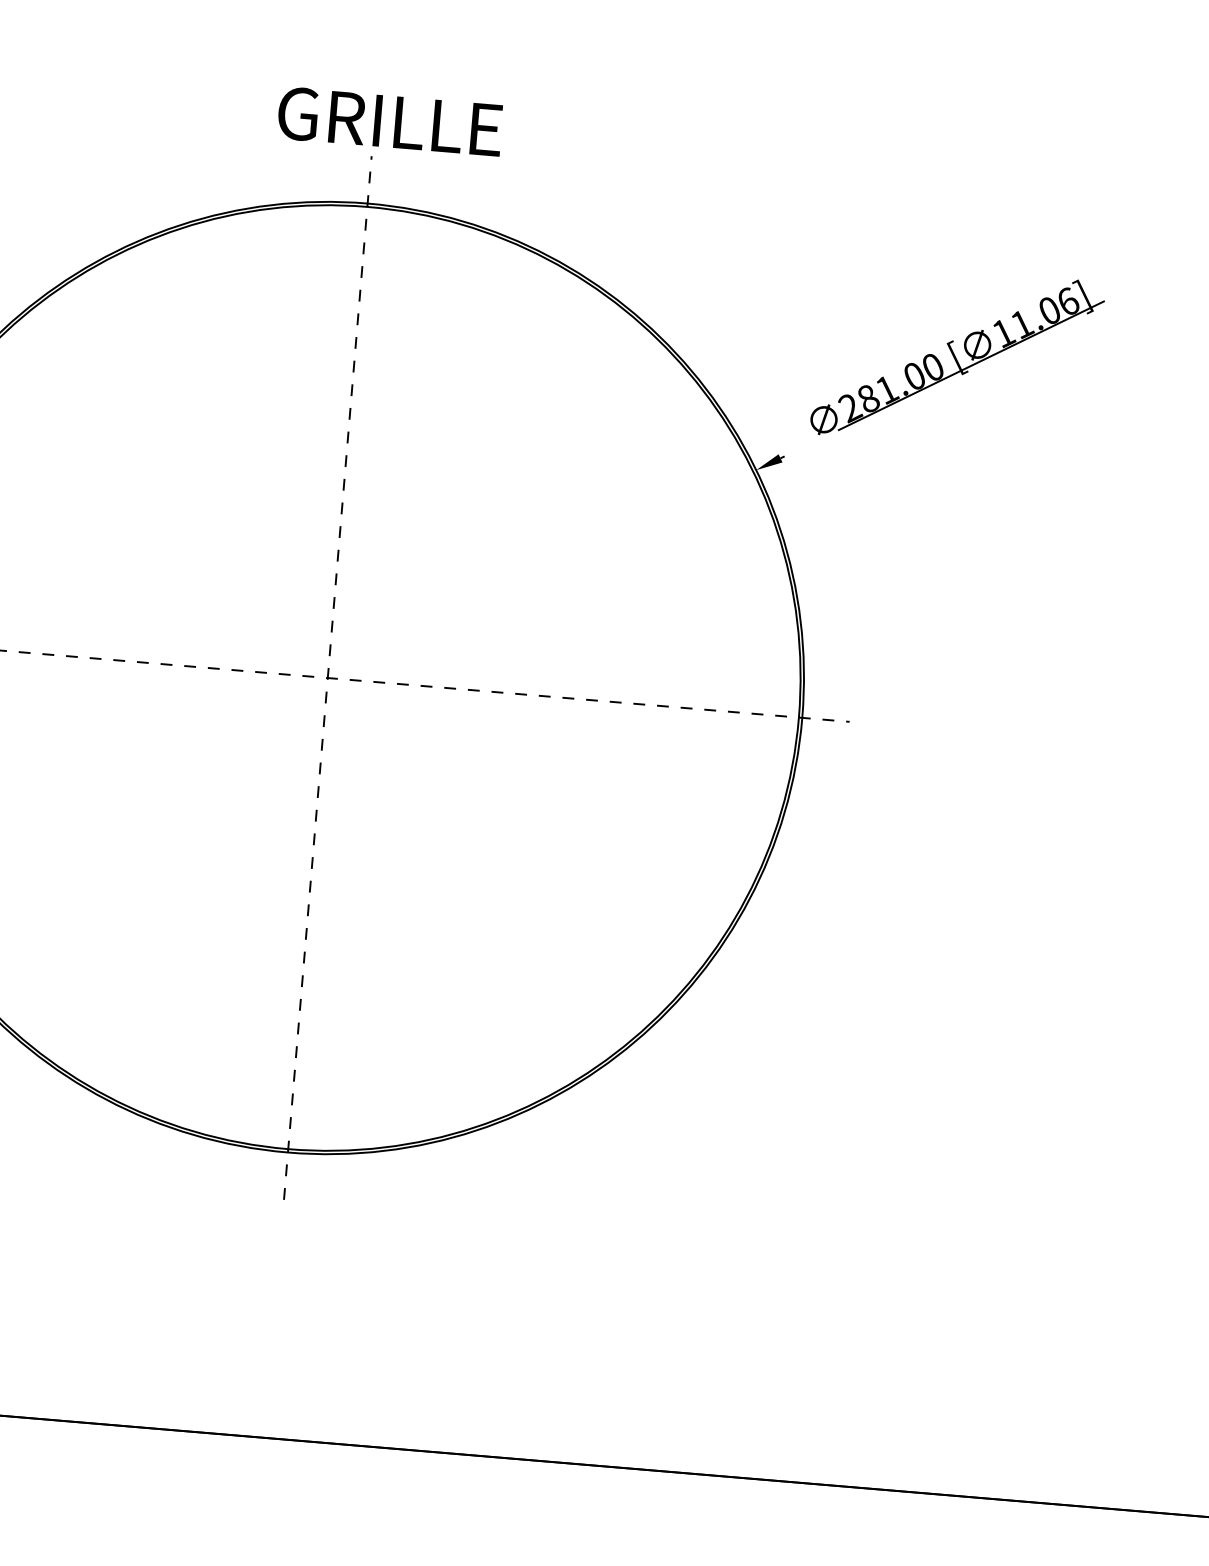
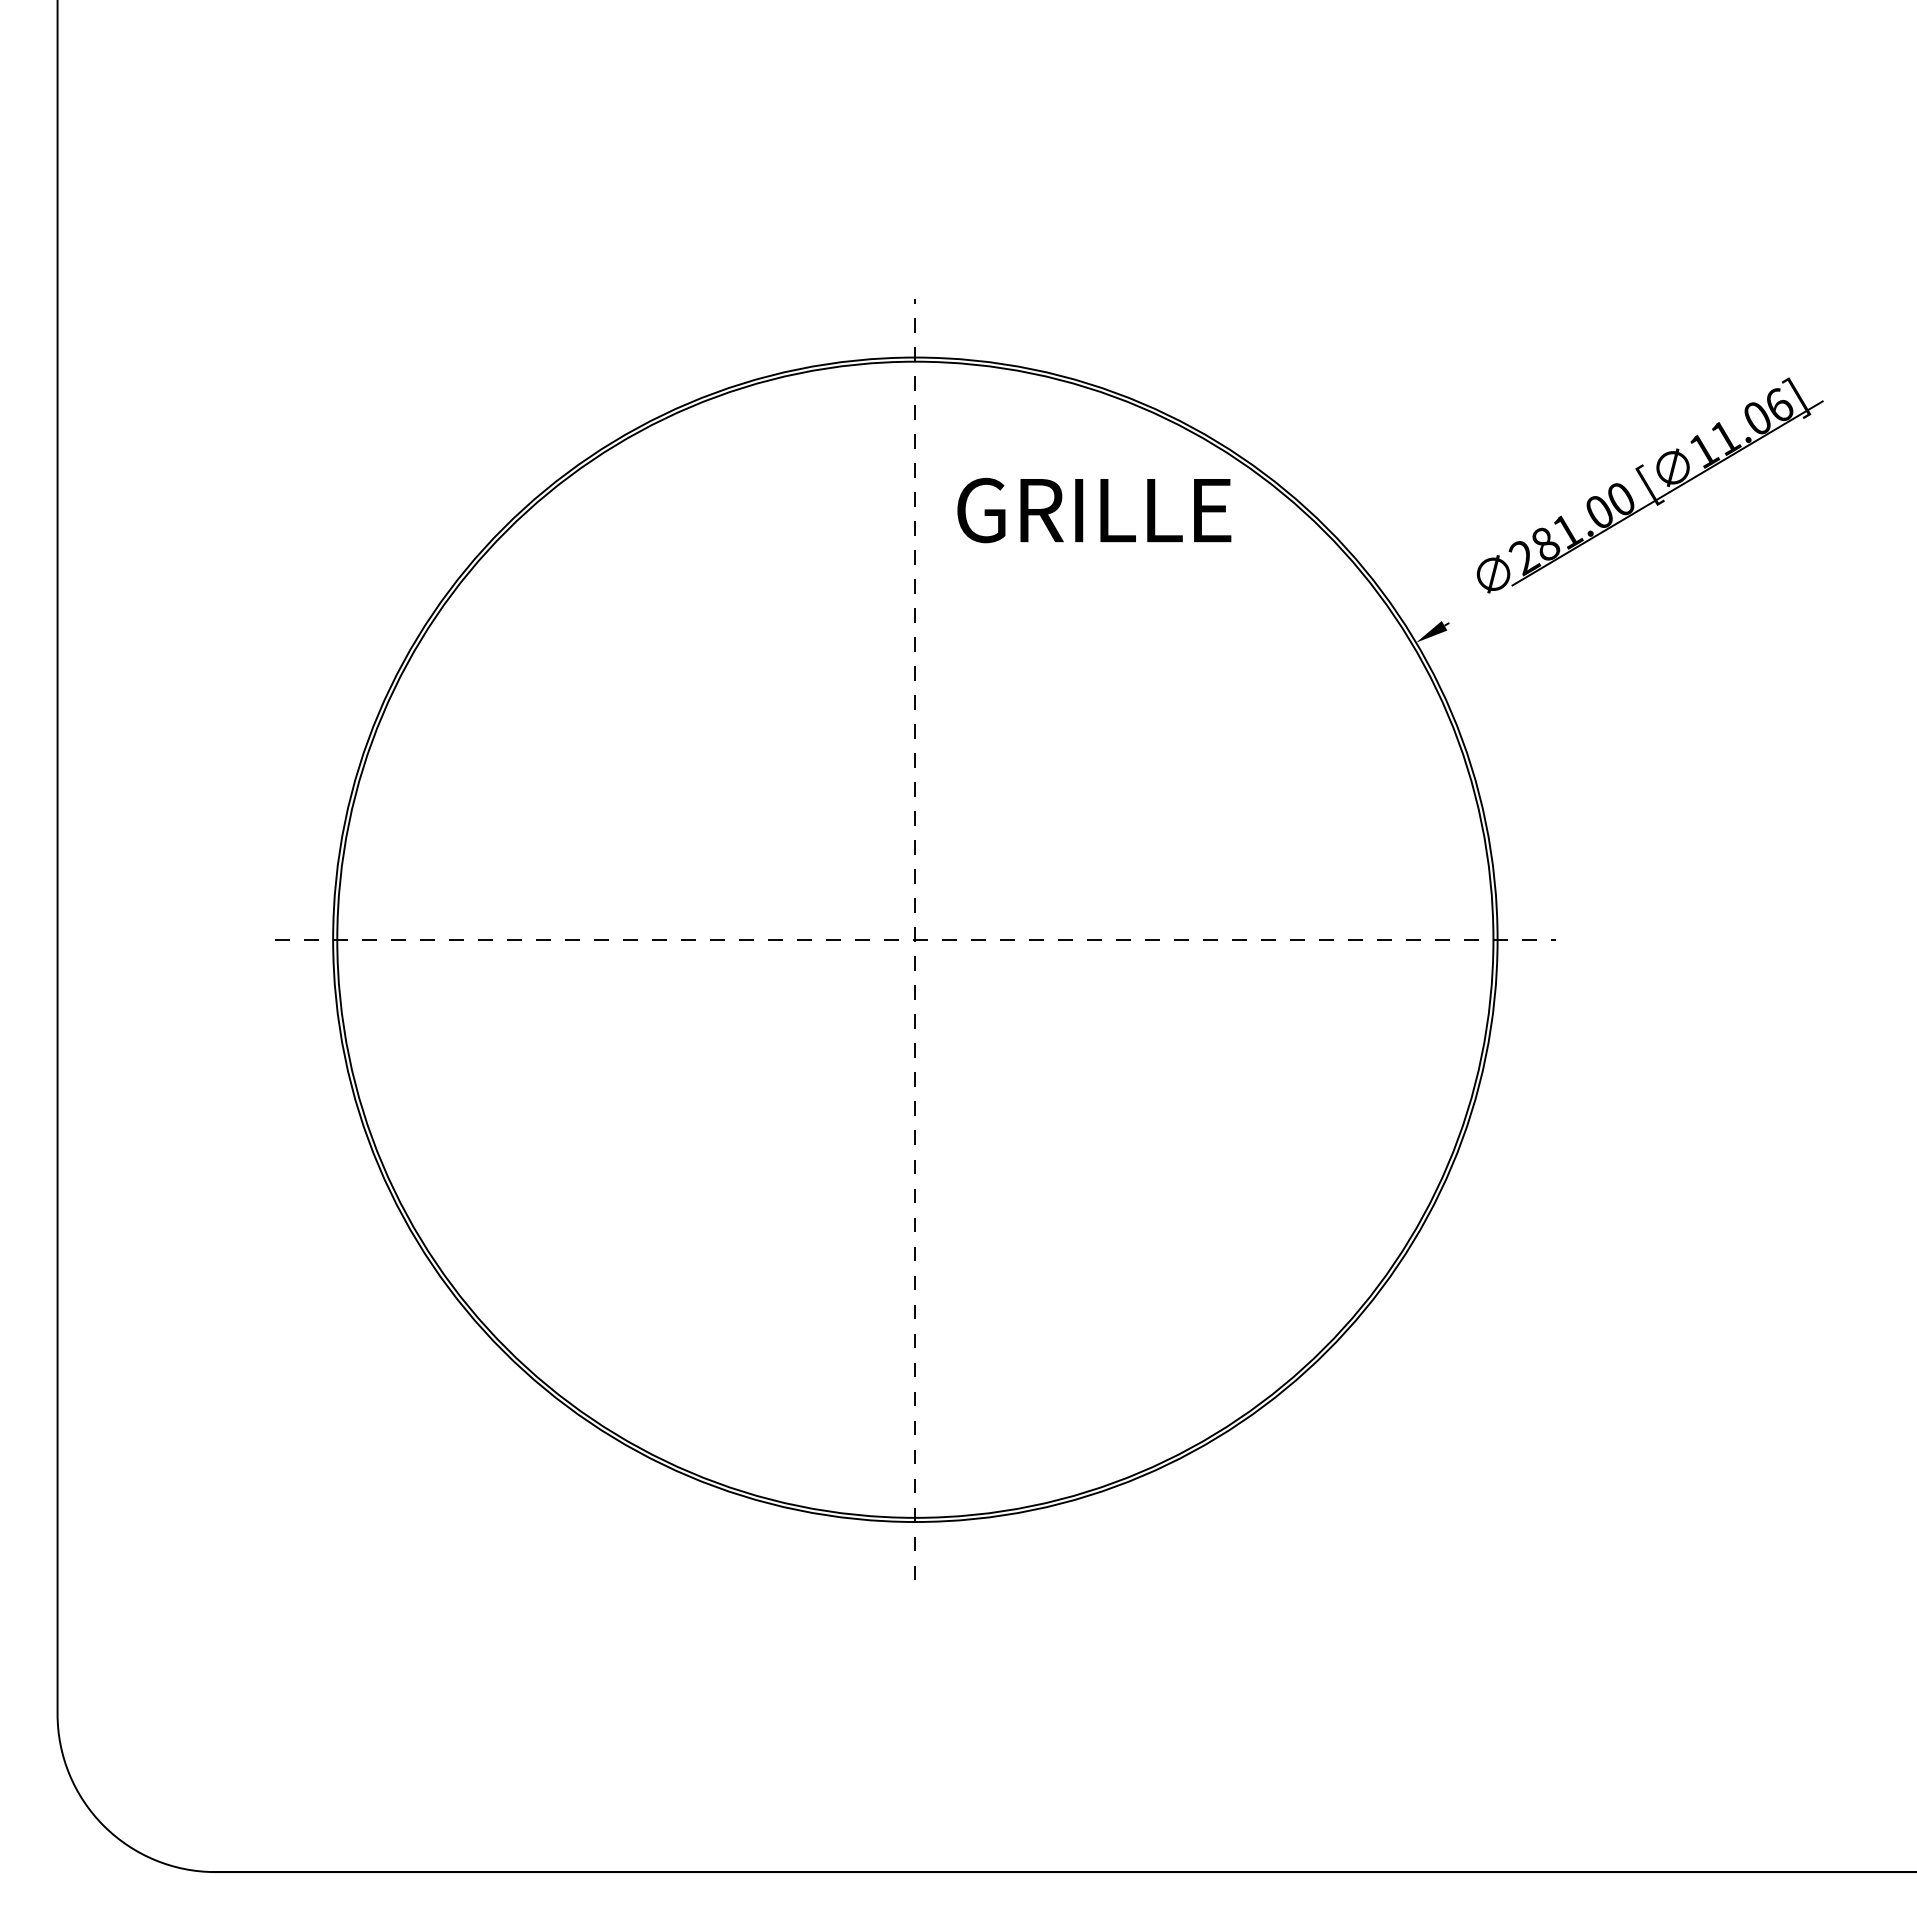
text: (390, 121) -> (1094, 510), moved

